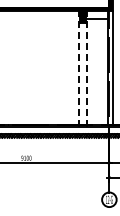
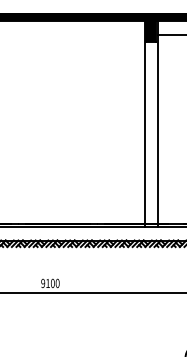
line: (79, 69) -> (145, 124), dashed -> solid
line: (86, 69) -> (157, 124), dashed -> solid

